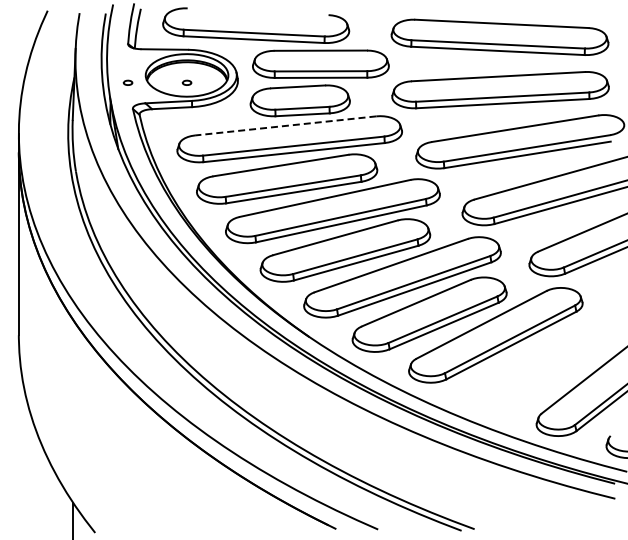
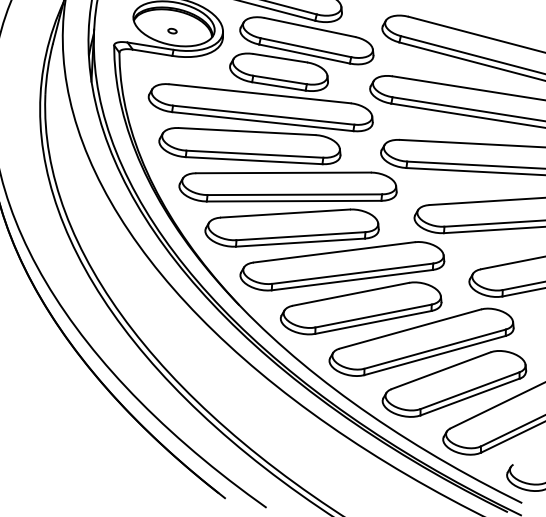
part: (127, 82) -> (114, 18), removed
line: (285, 125) -> (259, 93), dashed -> solid
part: (536, 369) -> (454, 384), added

